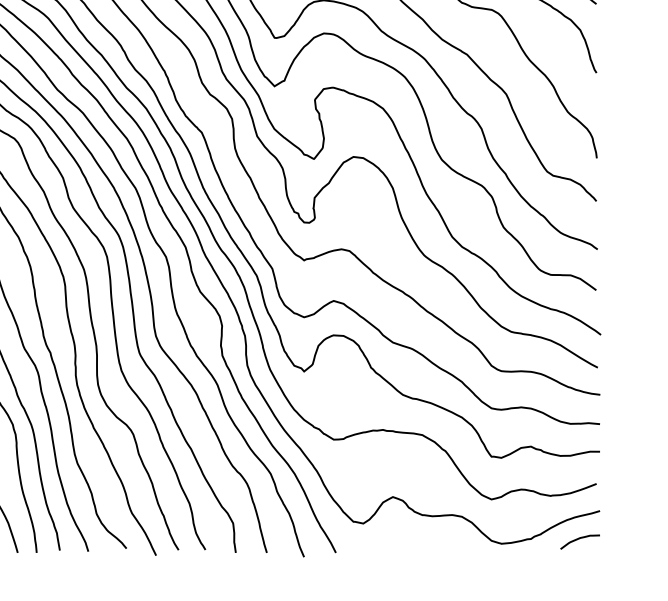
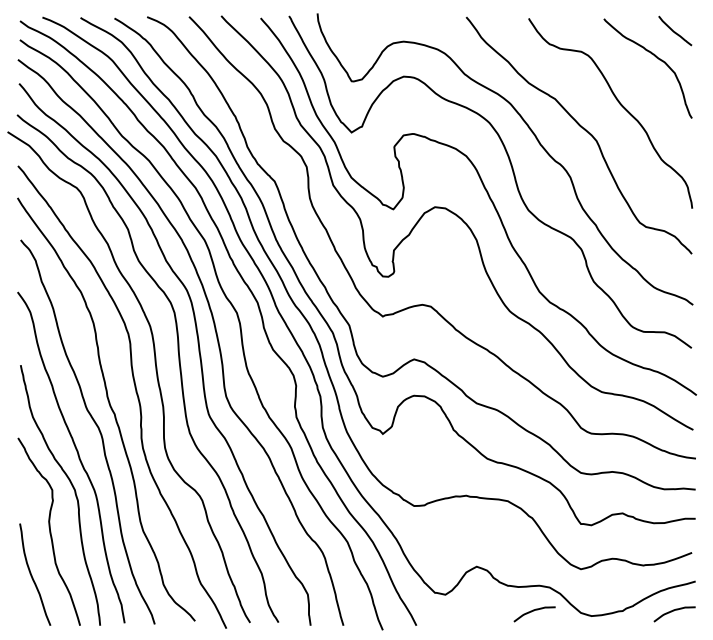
curve: (447, 539) -> (534, 611), added

